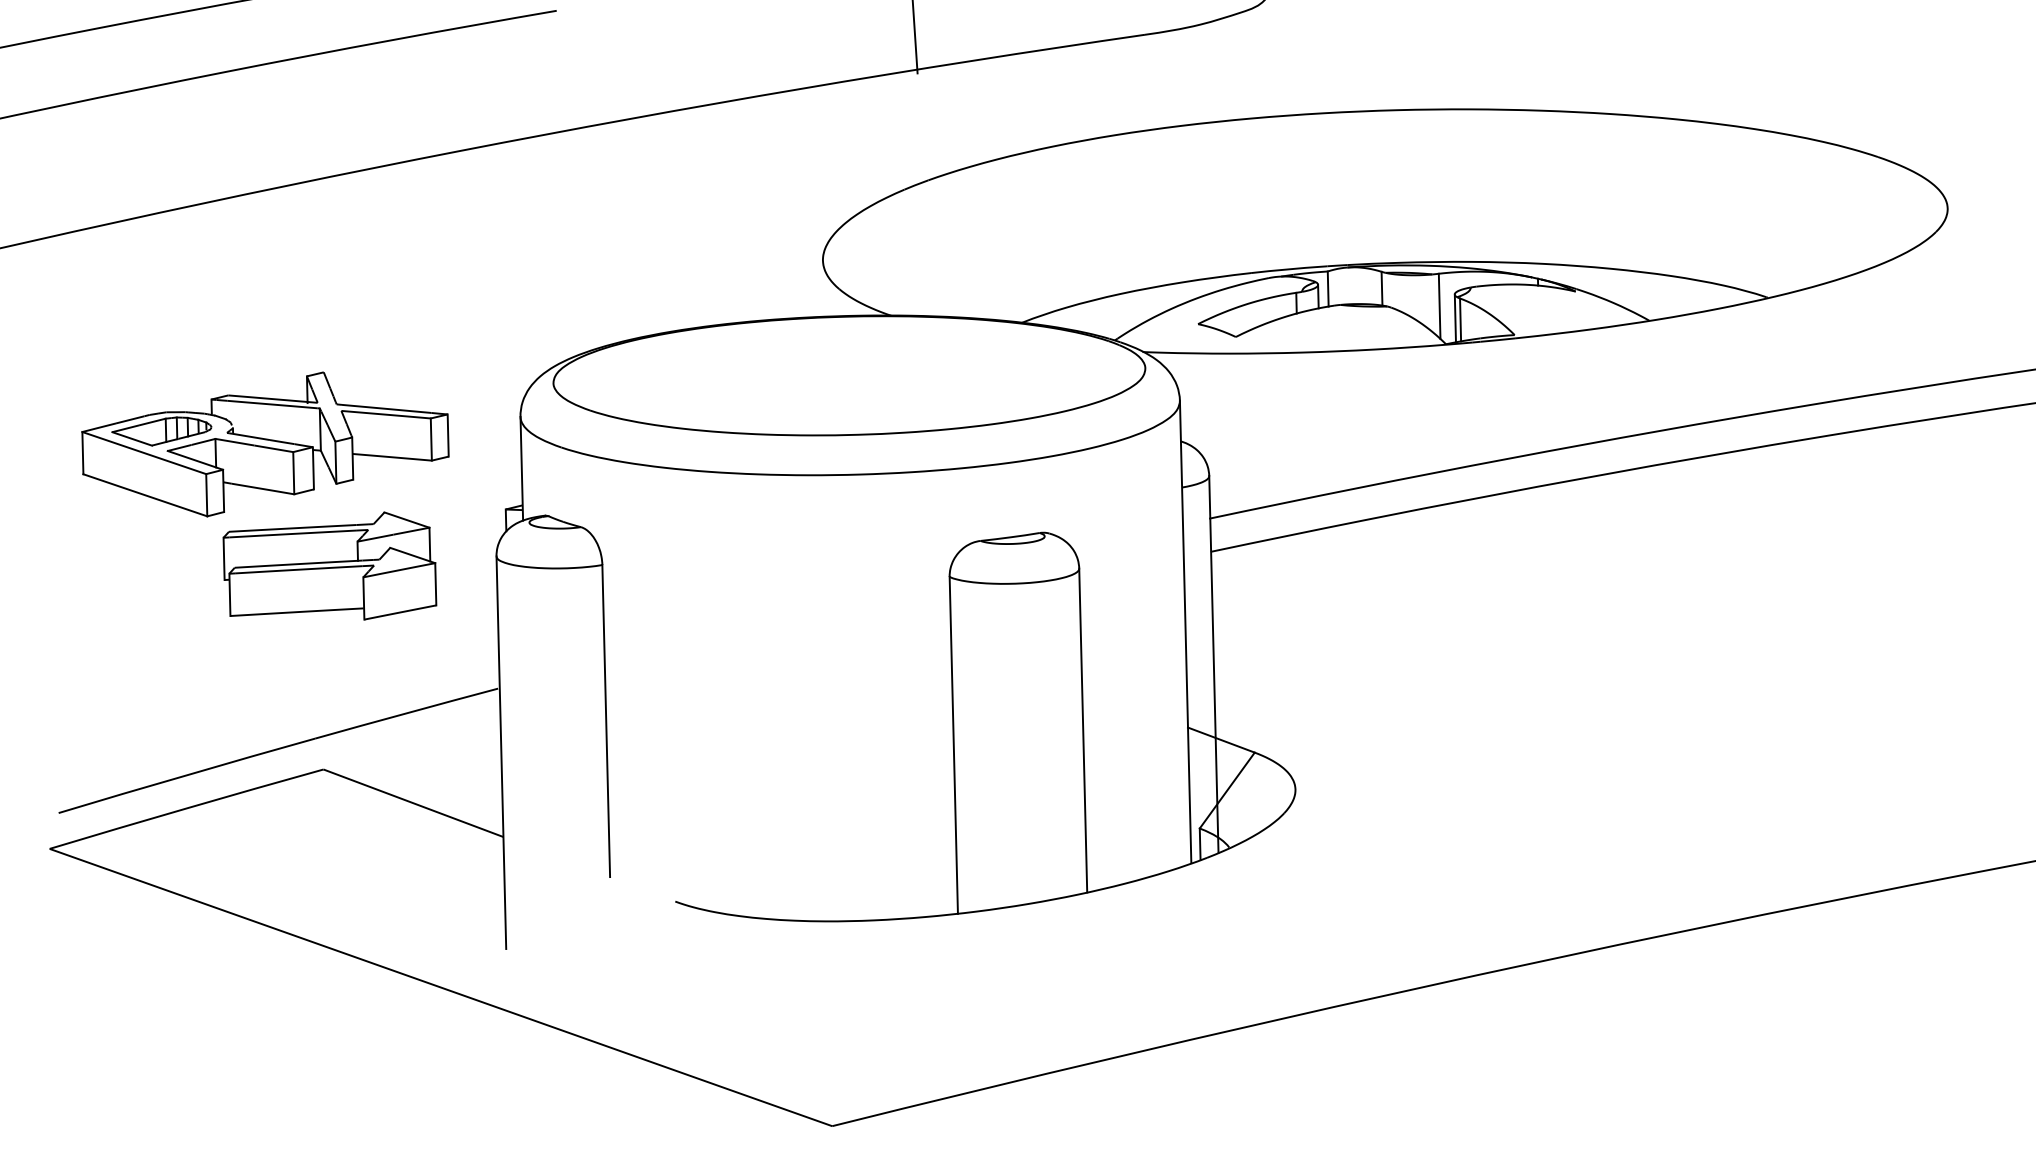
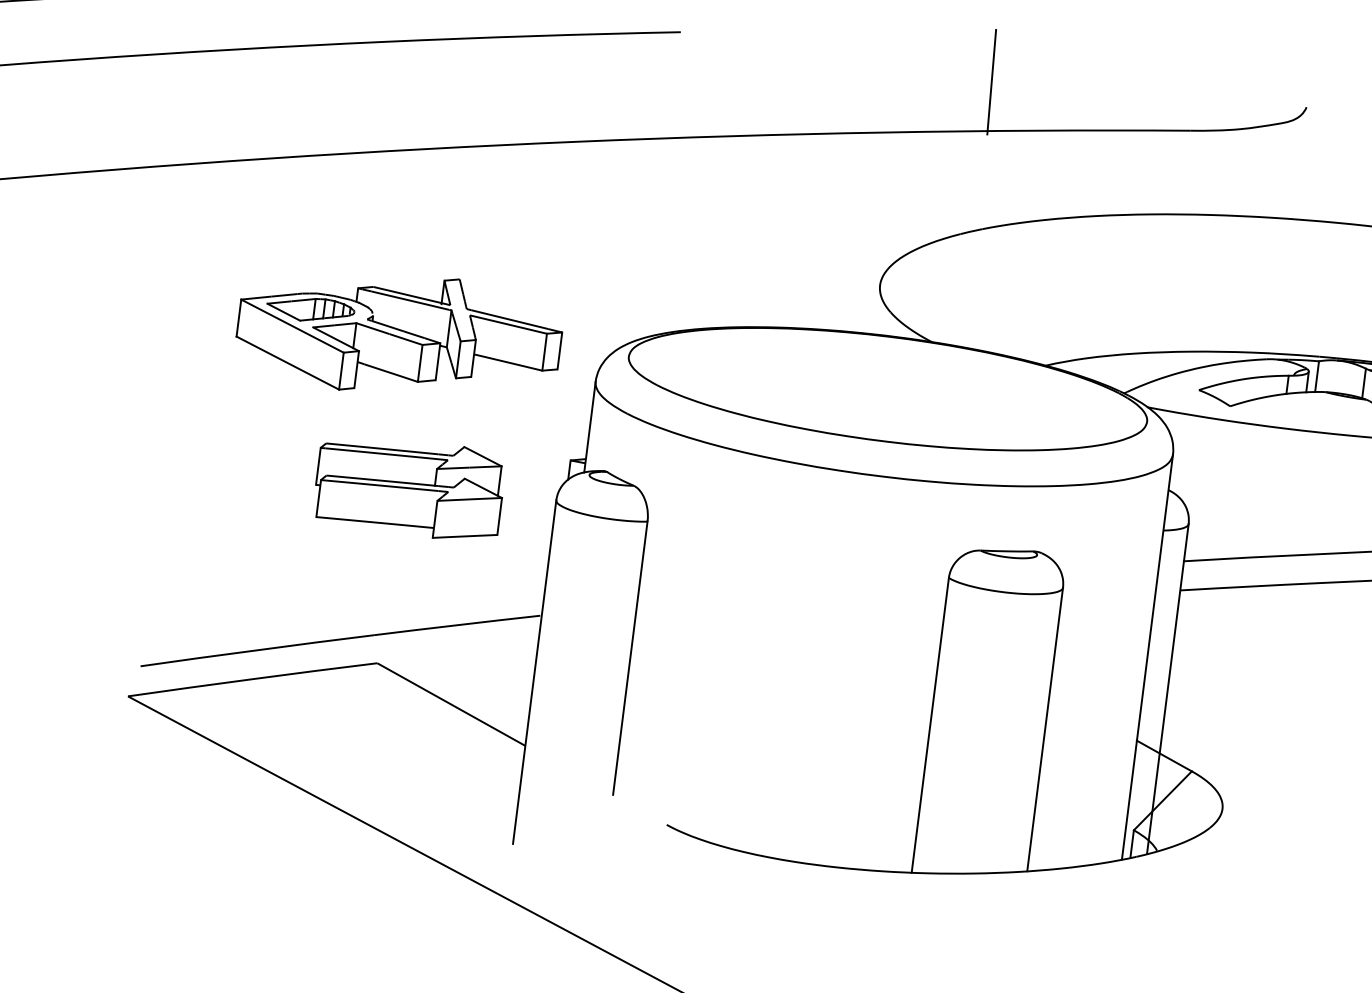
part: (265, 444) -> (399, 334), moved

